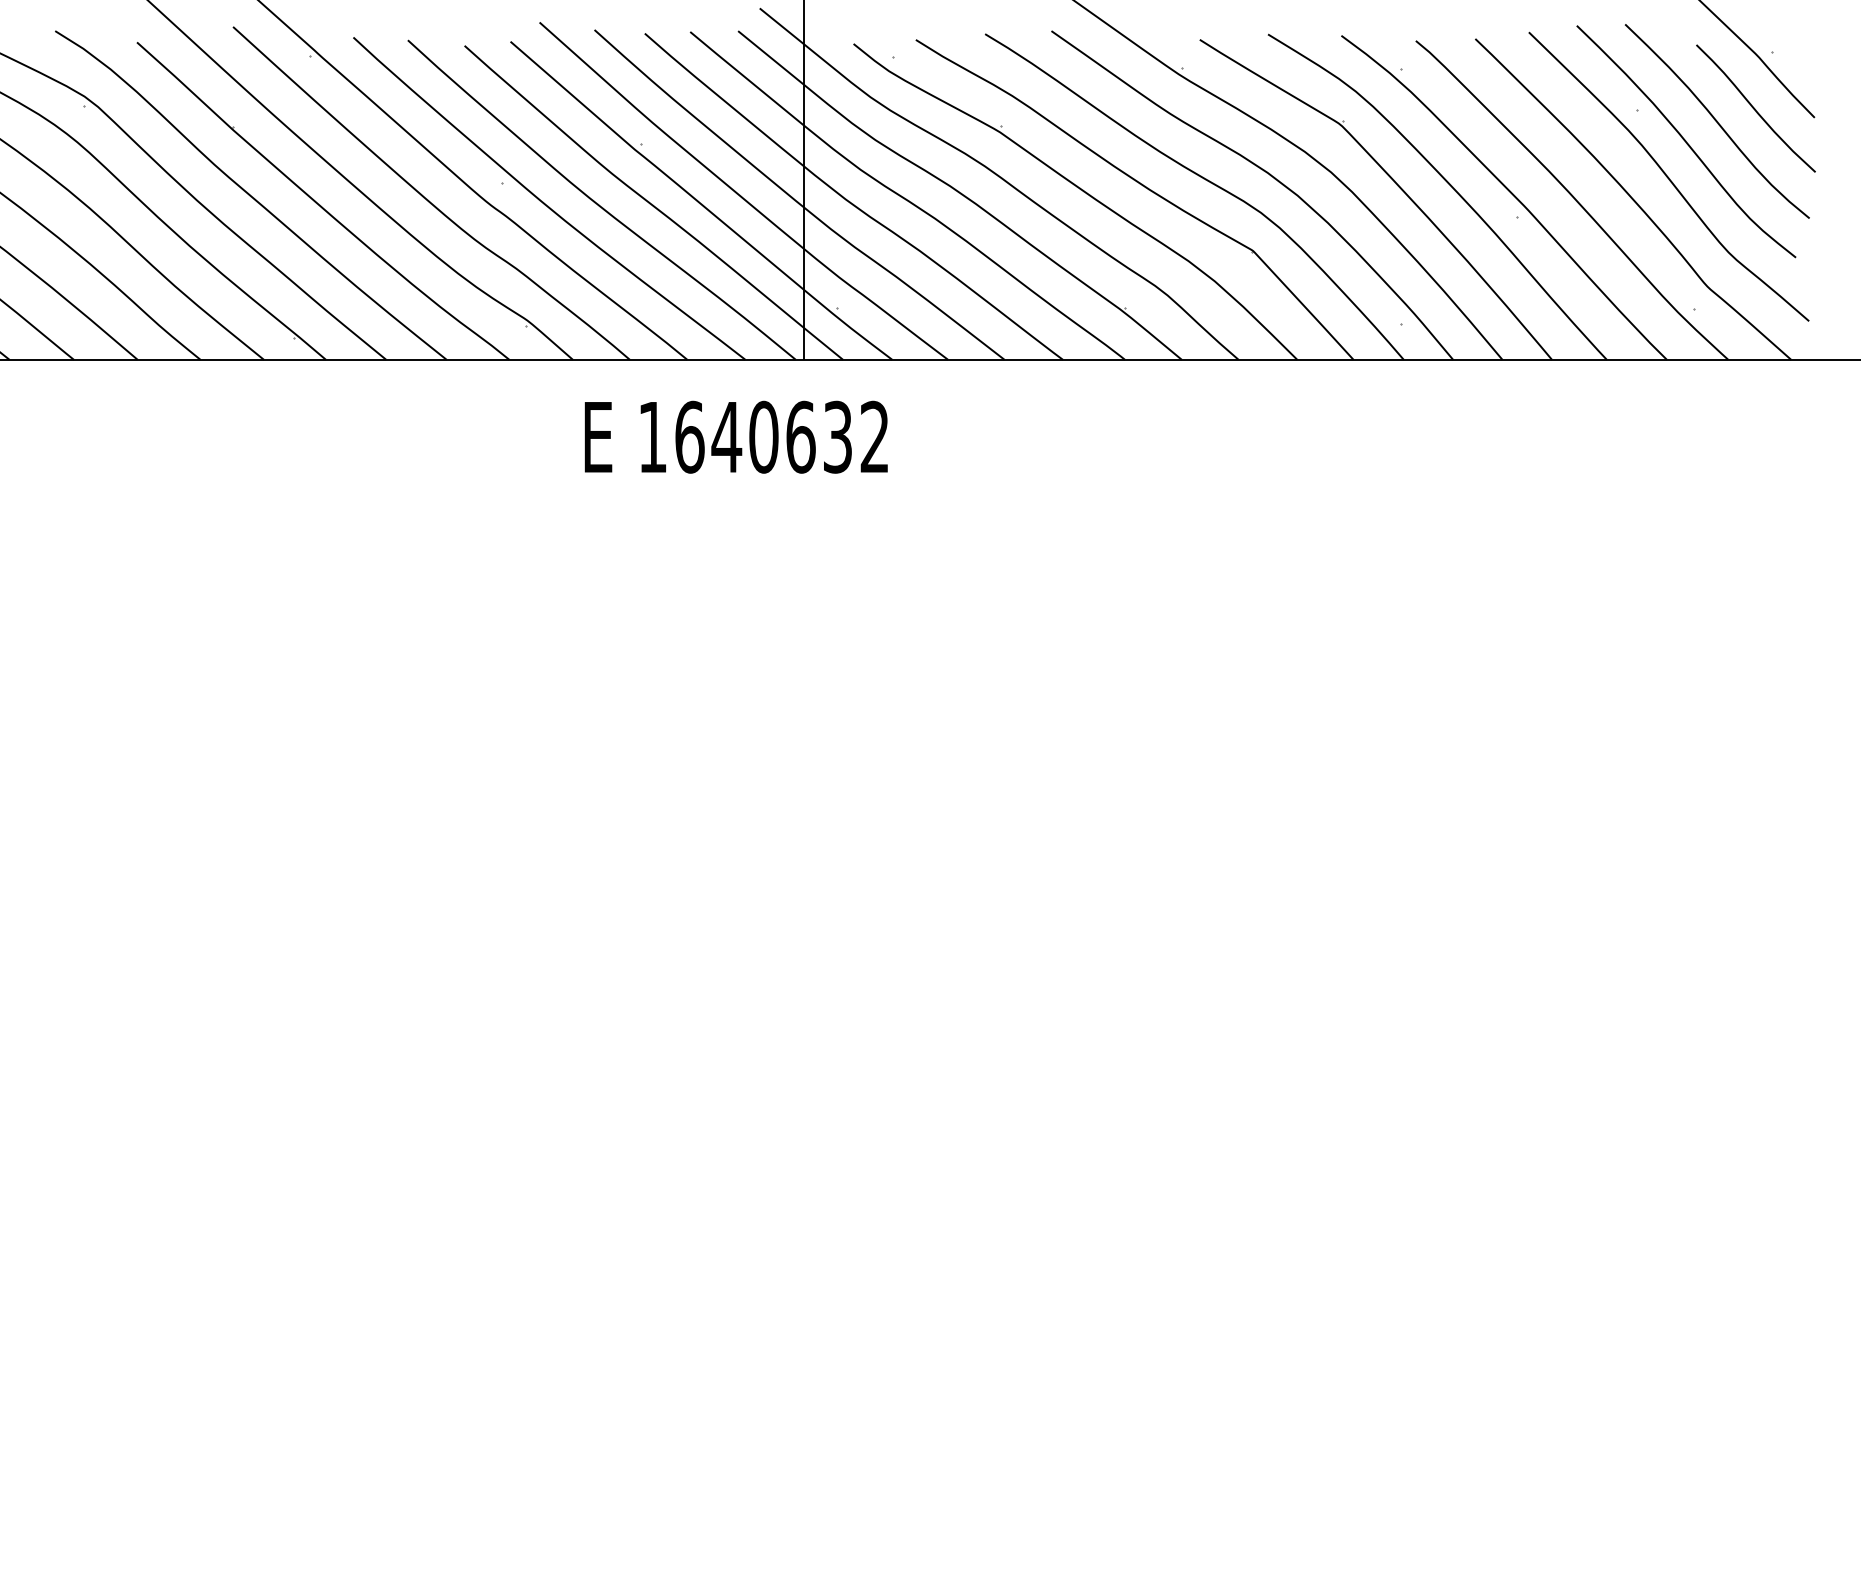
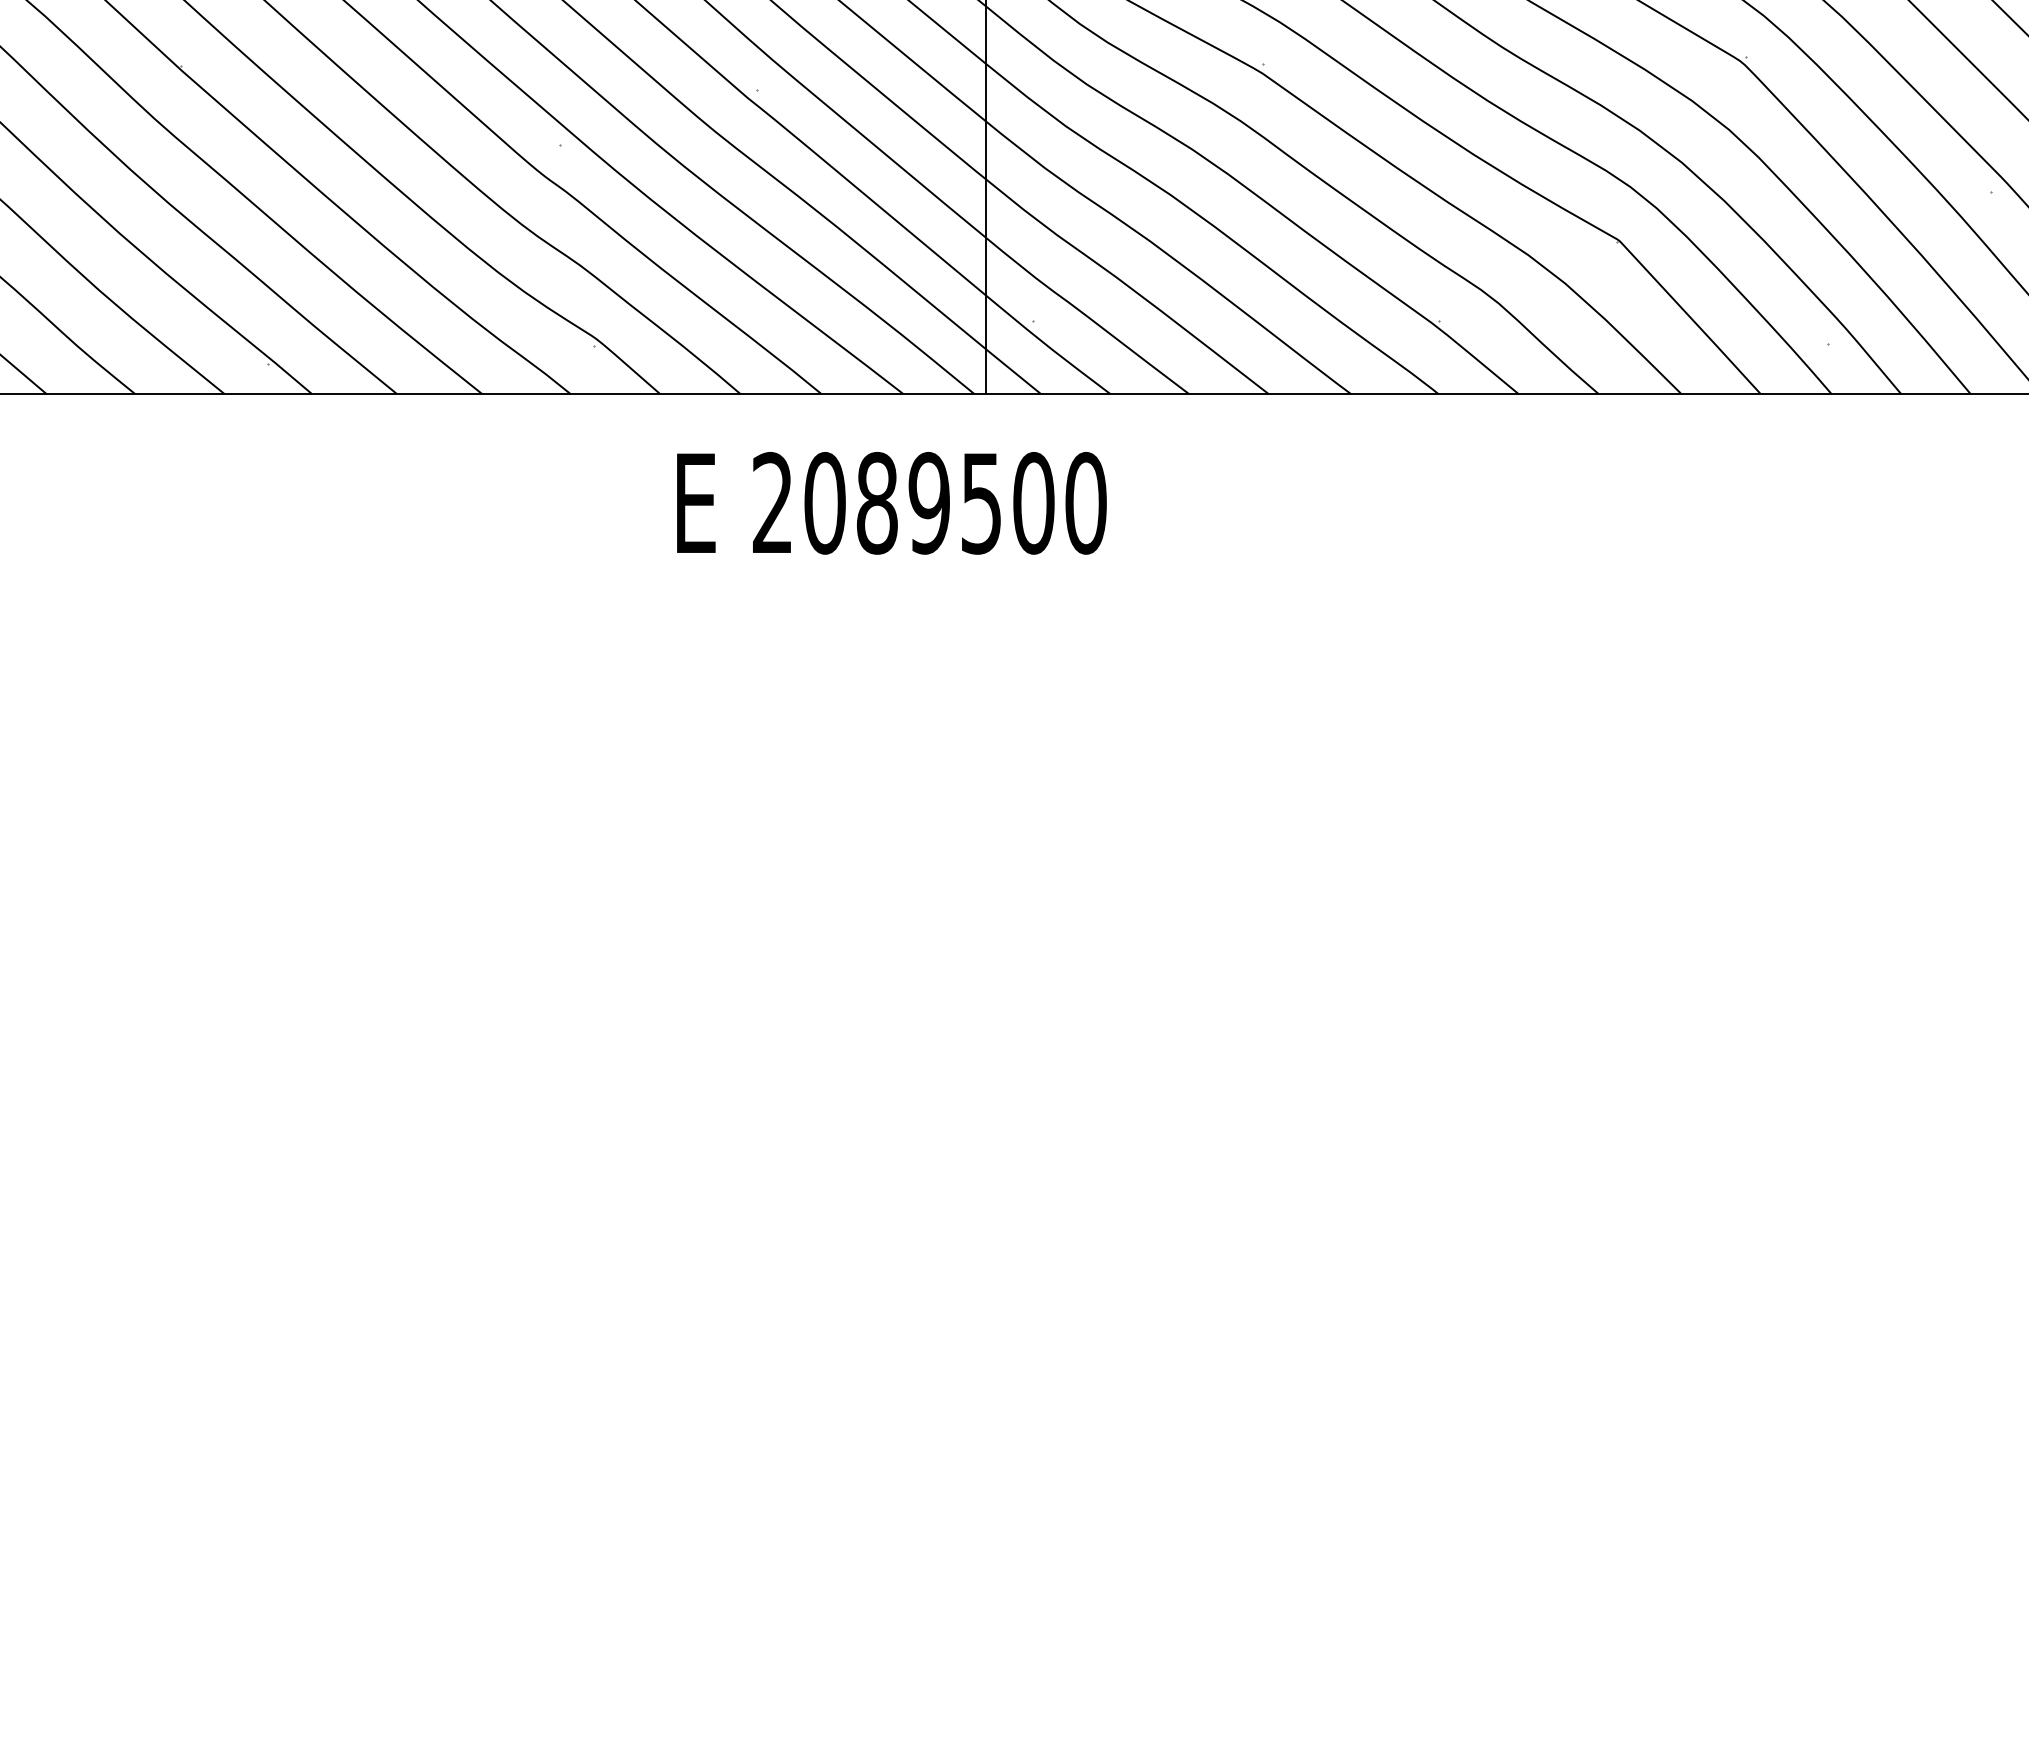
text: (763, 436) -> (928, 502), 1640632 -> 2089500

